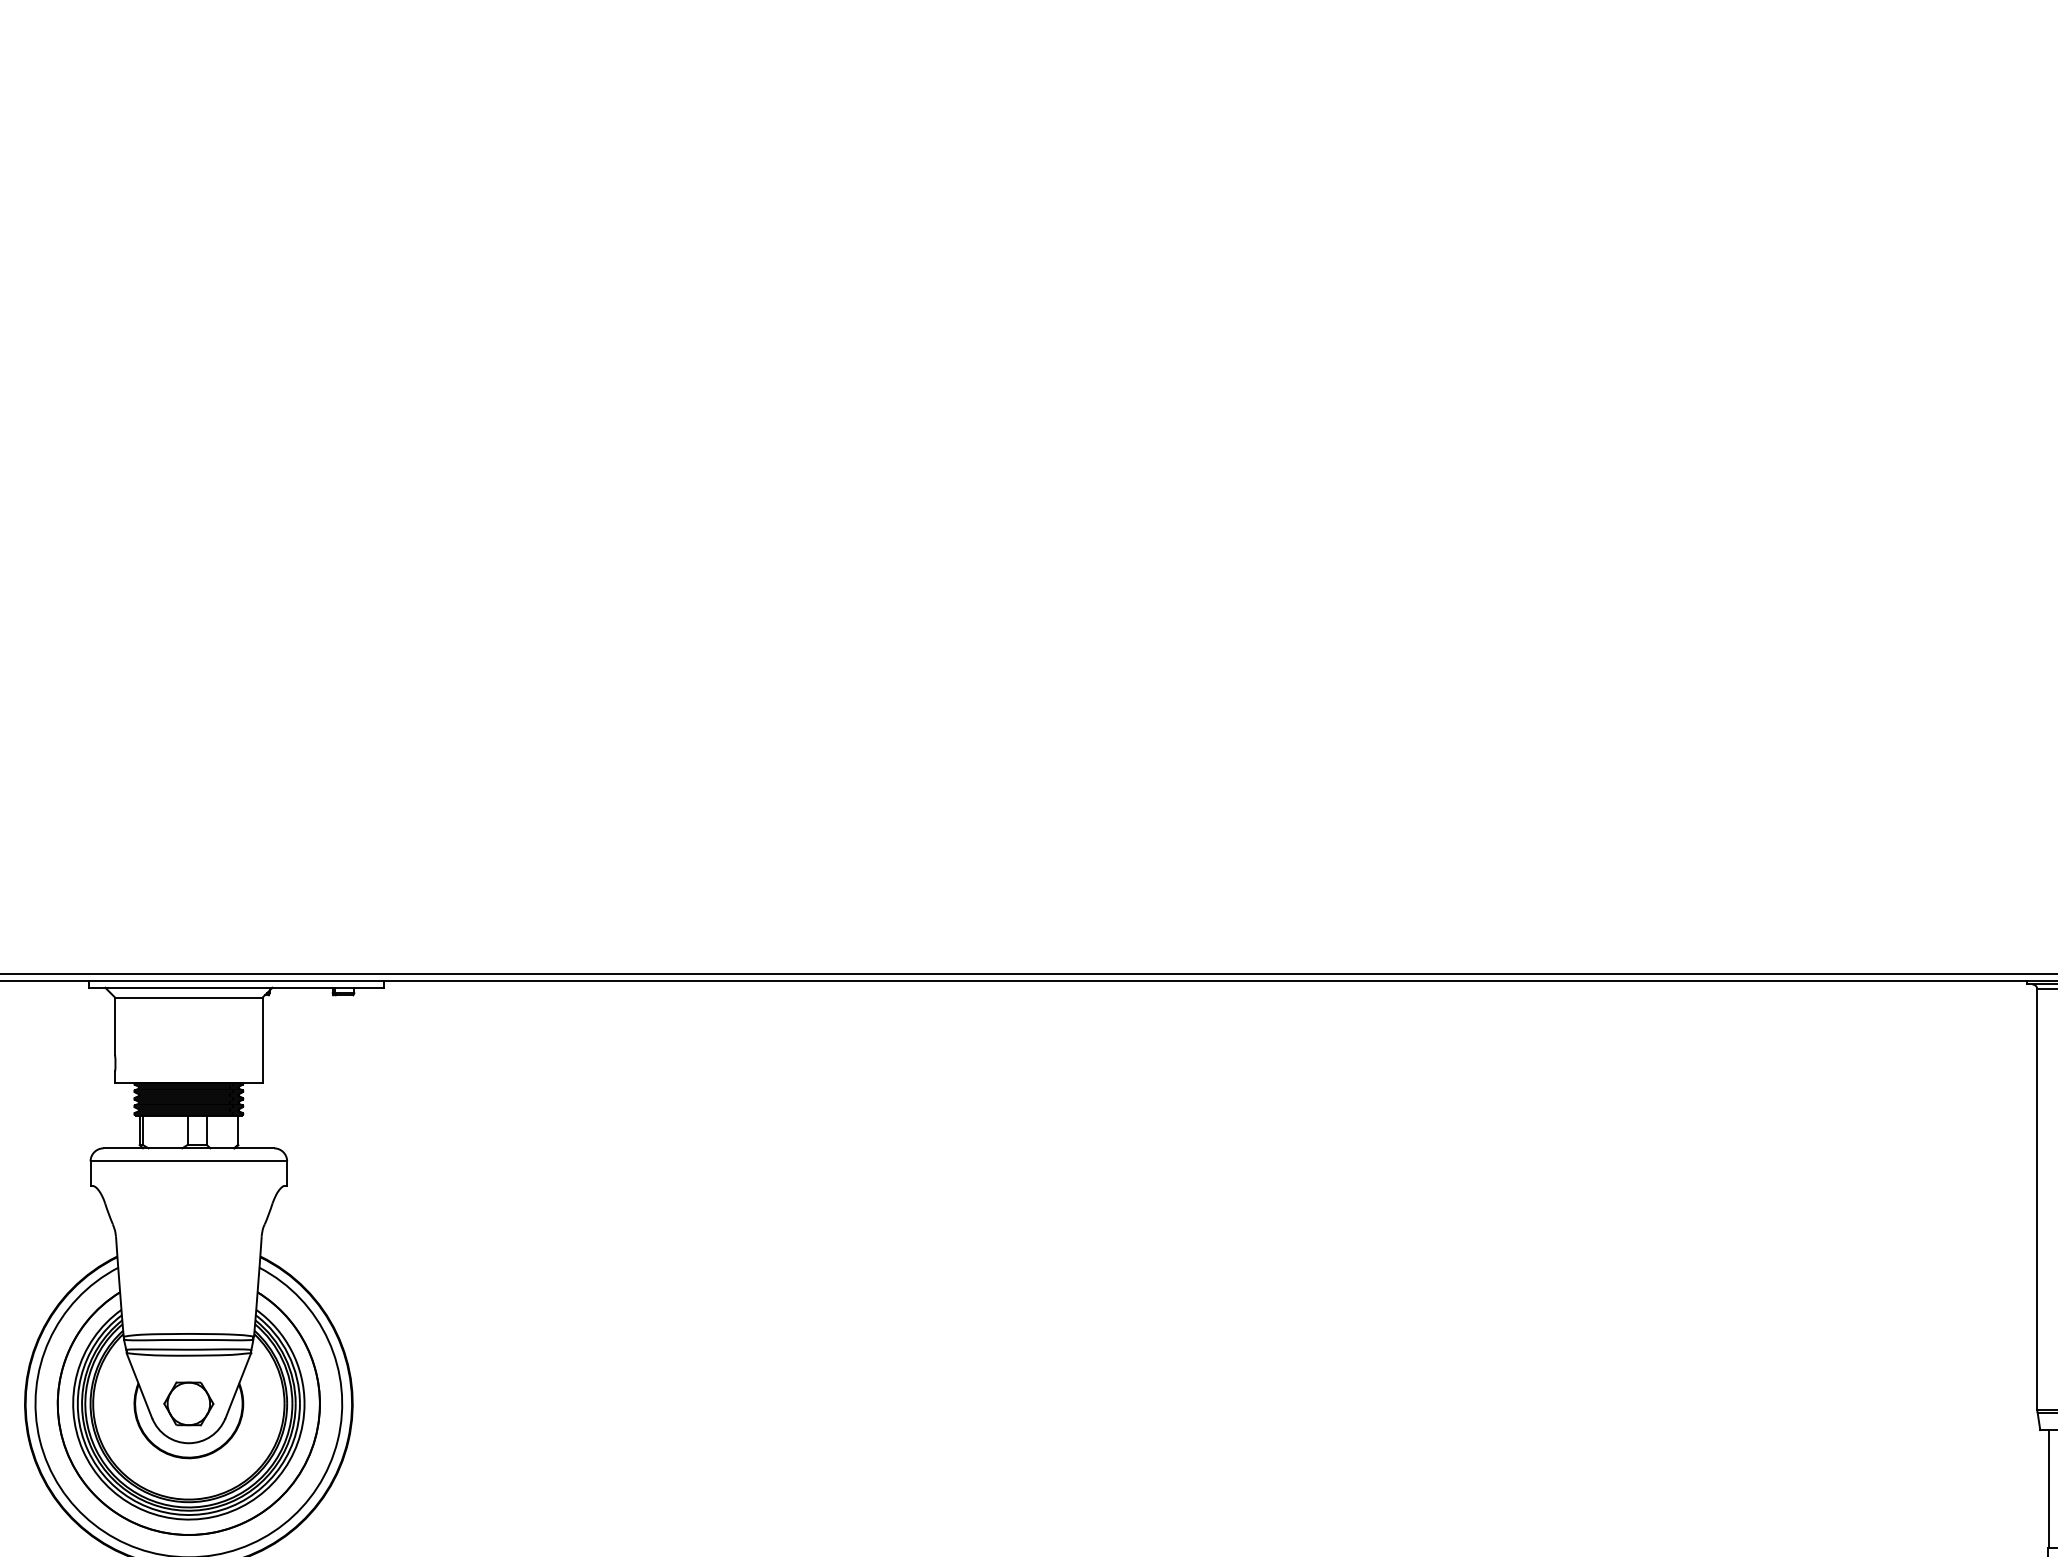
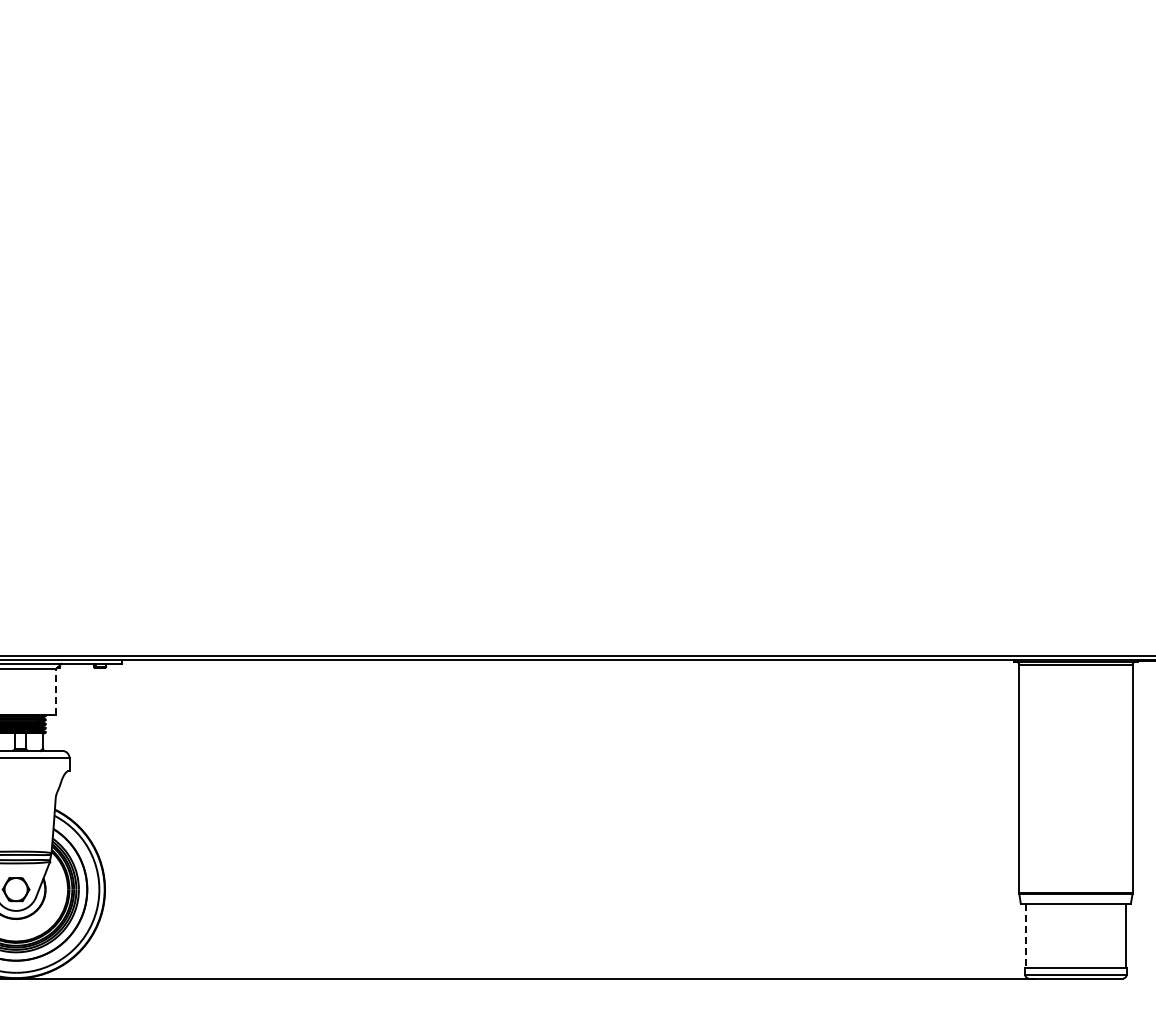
line: (263, 1038) -> (56, 691), solid -> dashed
line: (2048, 1490) -> (1025, 936), solid -> dashed

